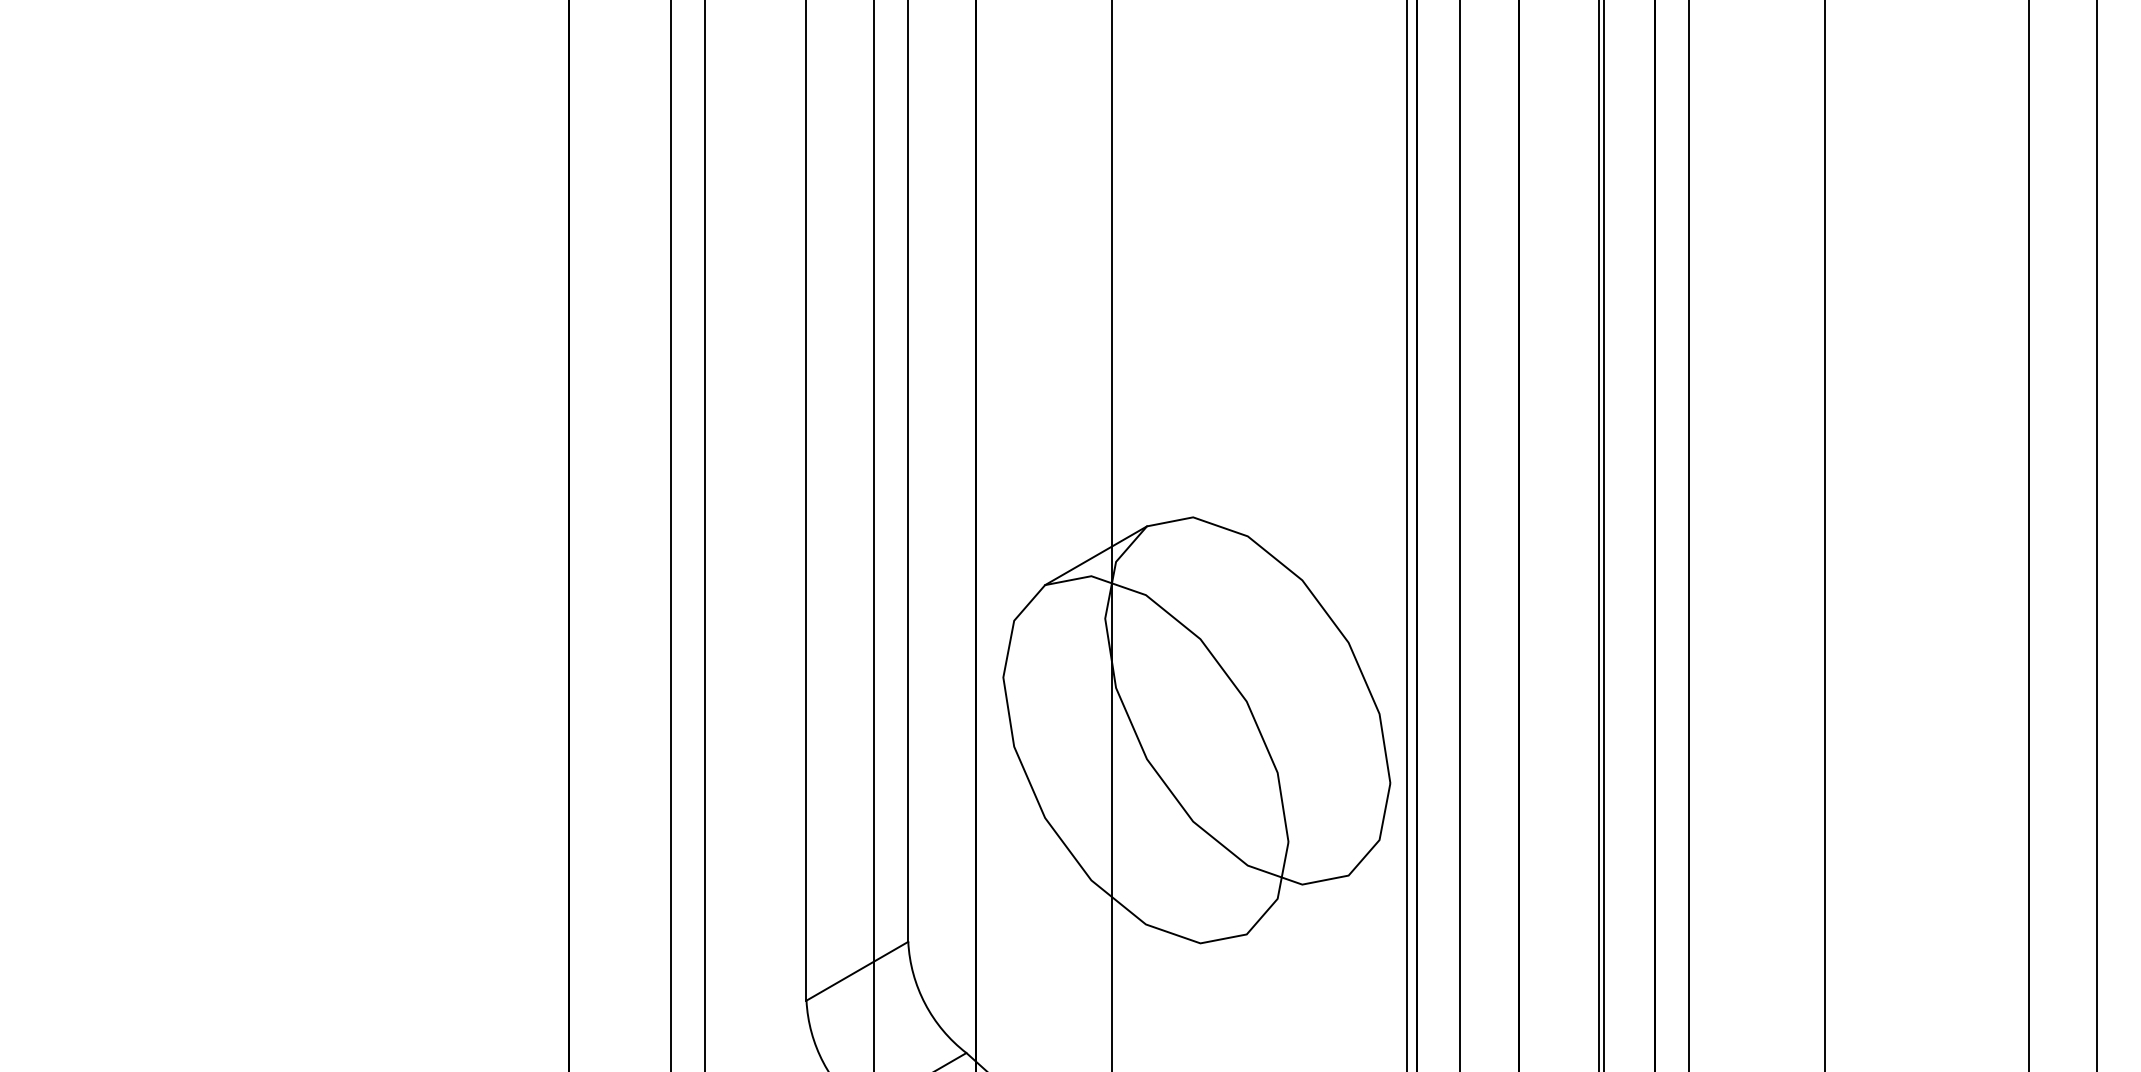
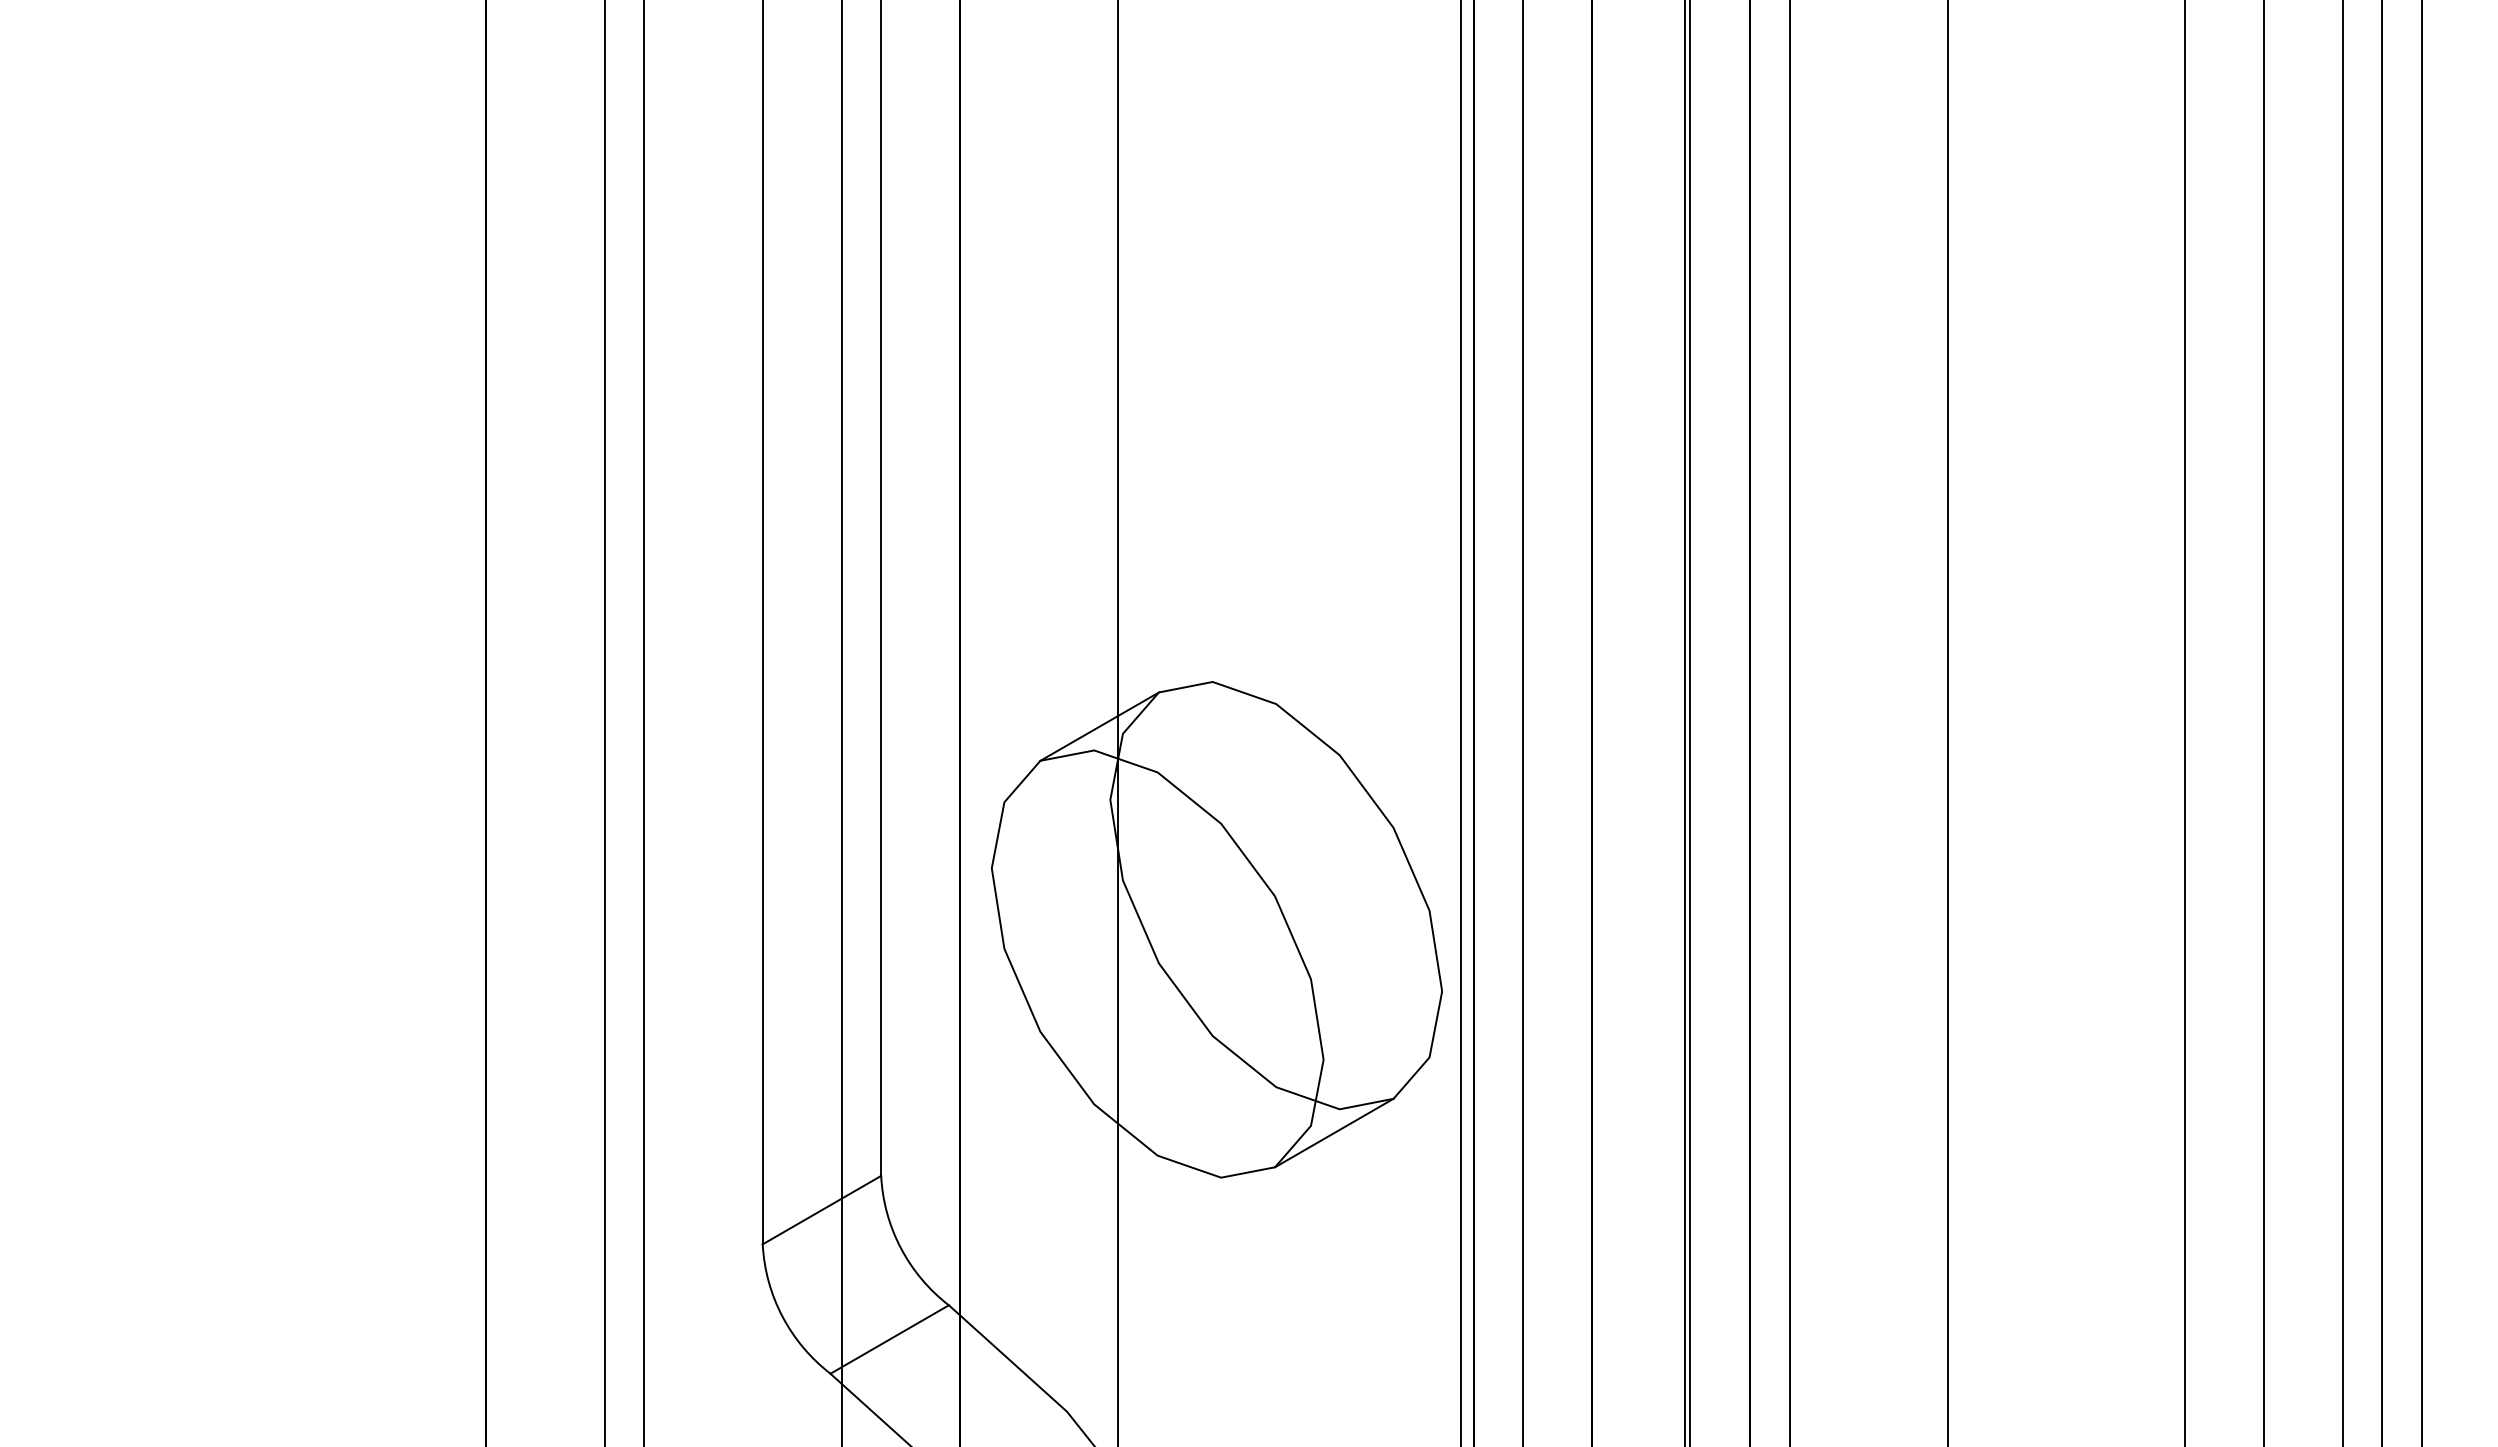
line: (1297, 904) -> (1334, 1132), added

